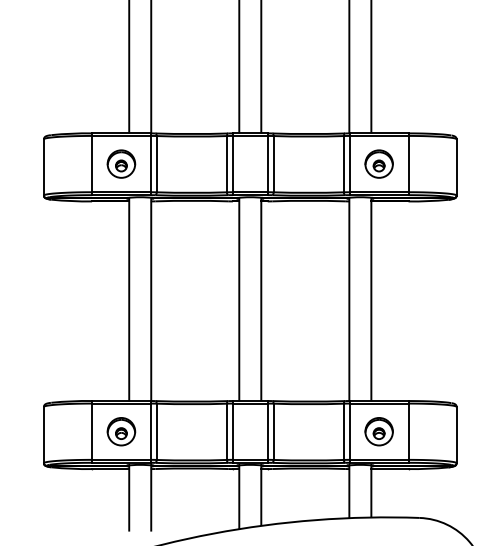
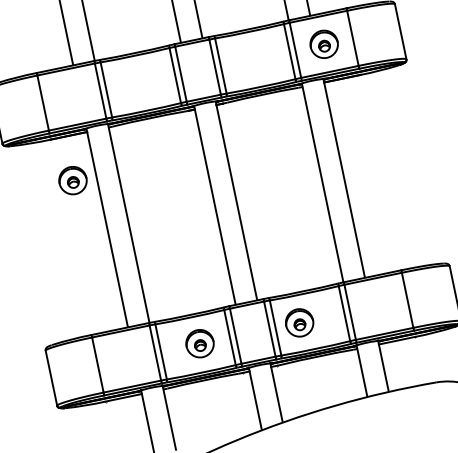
part: (121, 163) -> (72, 180), moved
part: (121, 431) -> (200, 343), moved
part: (378, 431) -> (298, 322), moved

